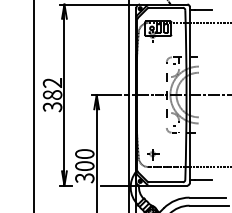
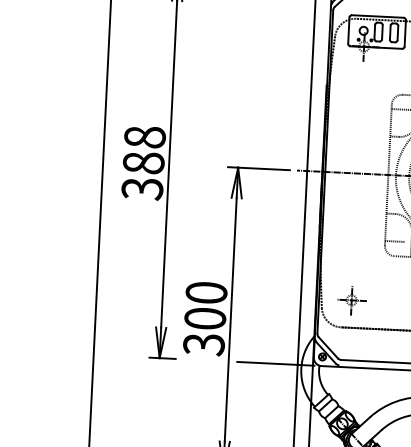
text: (52, 82) -> (144, 136), 382 -> 388

